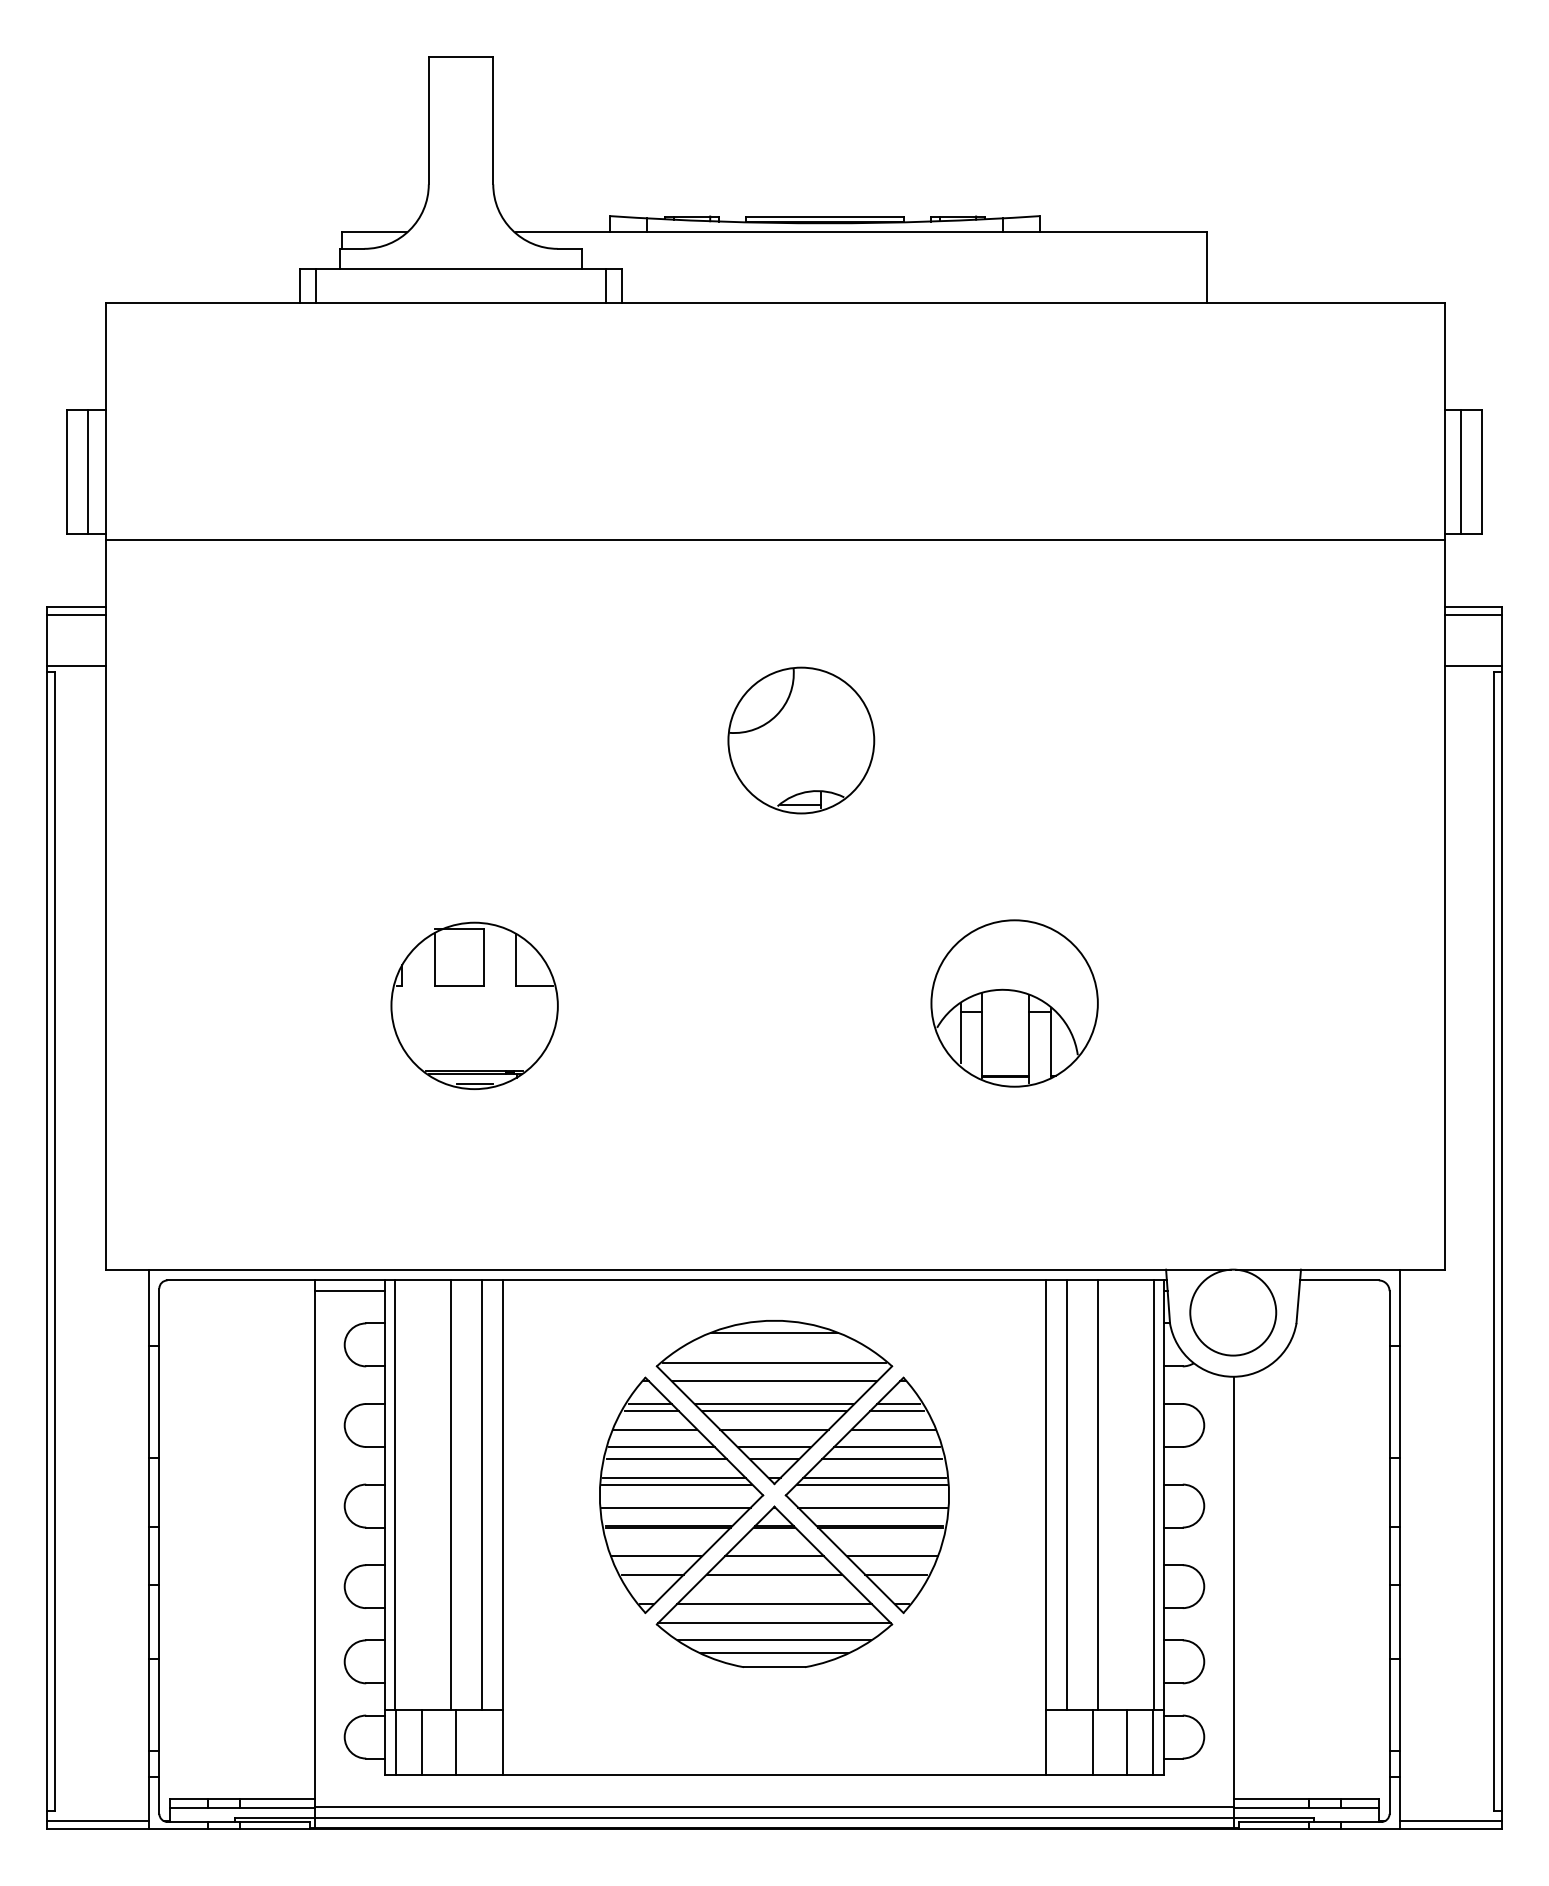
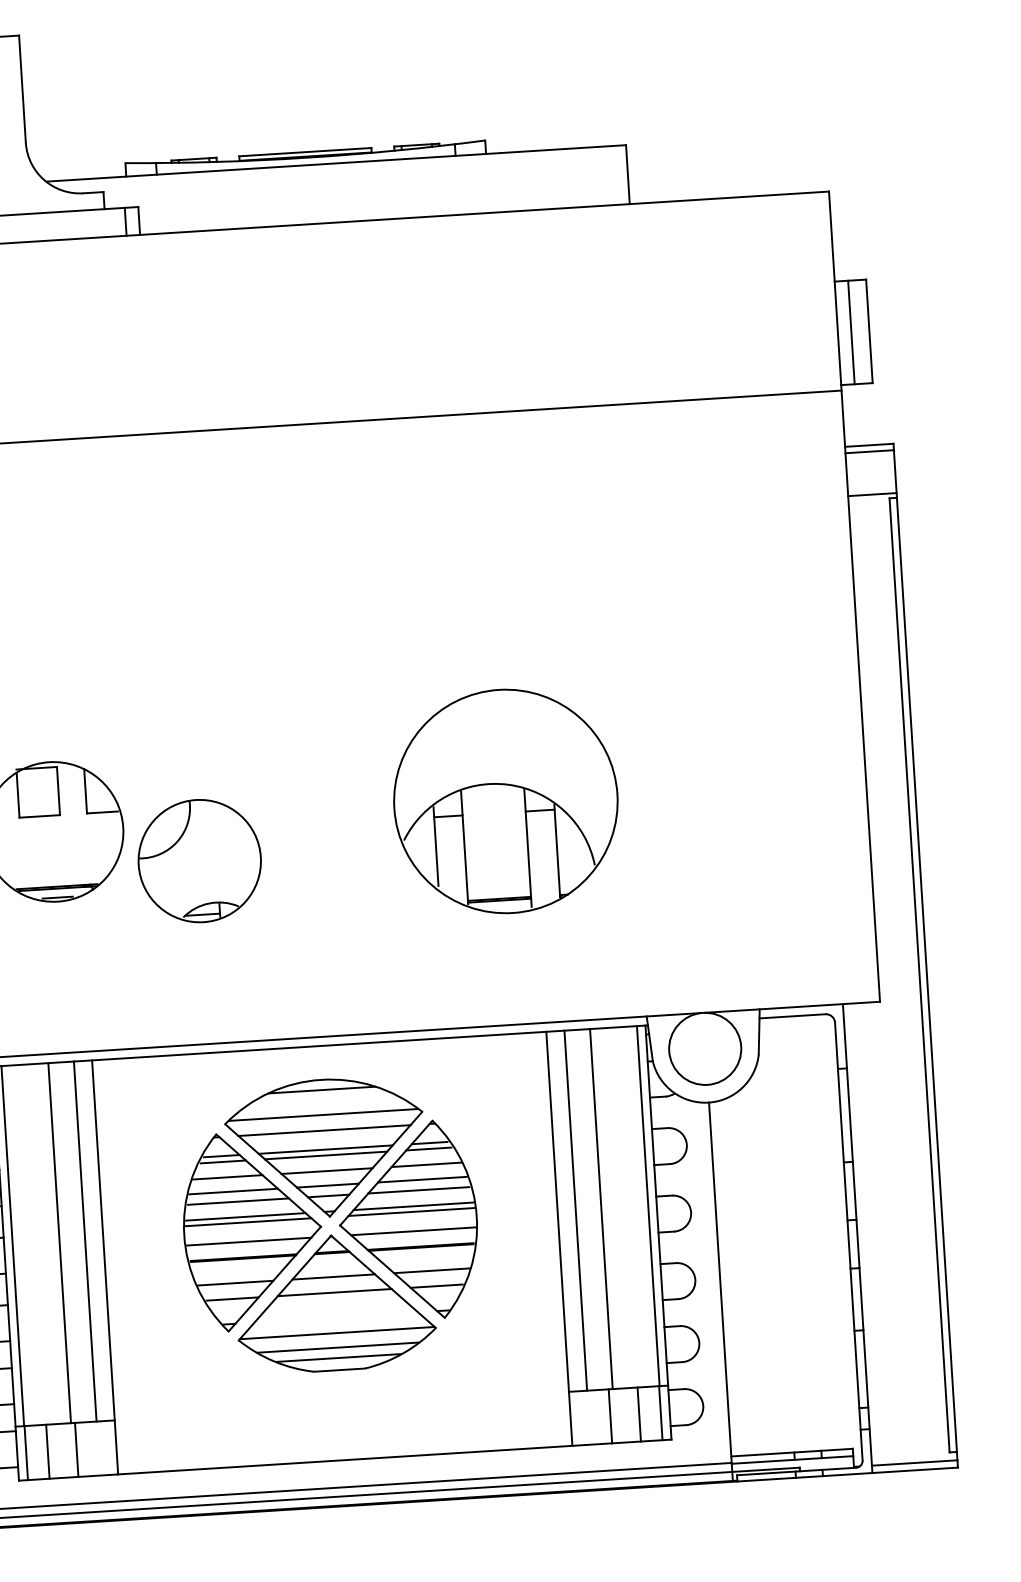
part: (801, 740) -> (199, 861), moved
part: (1014, 1003) -> (505, 801), size x1.6
line: (774, 1604) -> (336, 1317), removed

